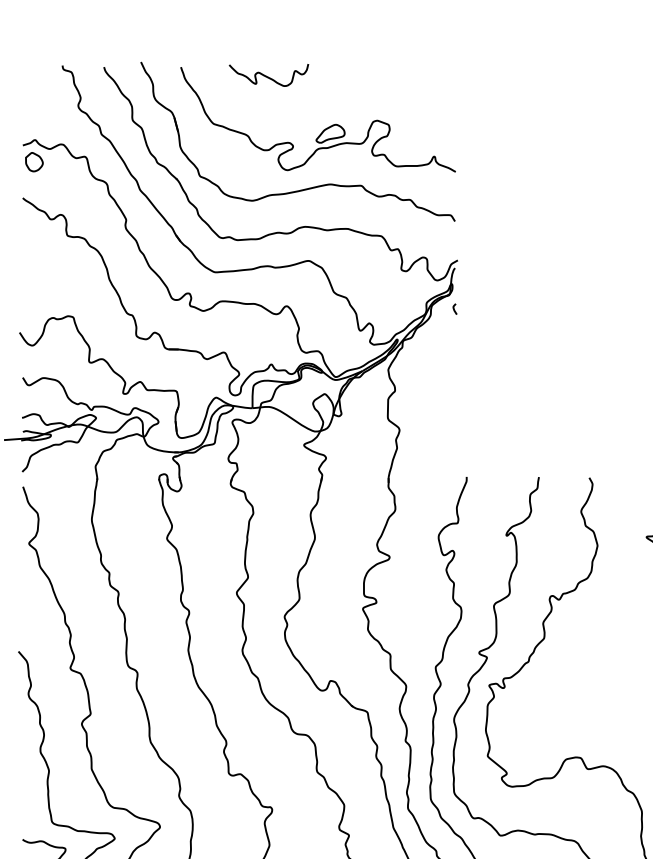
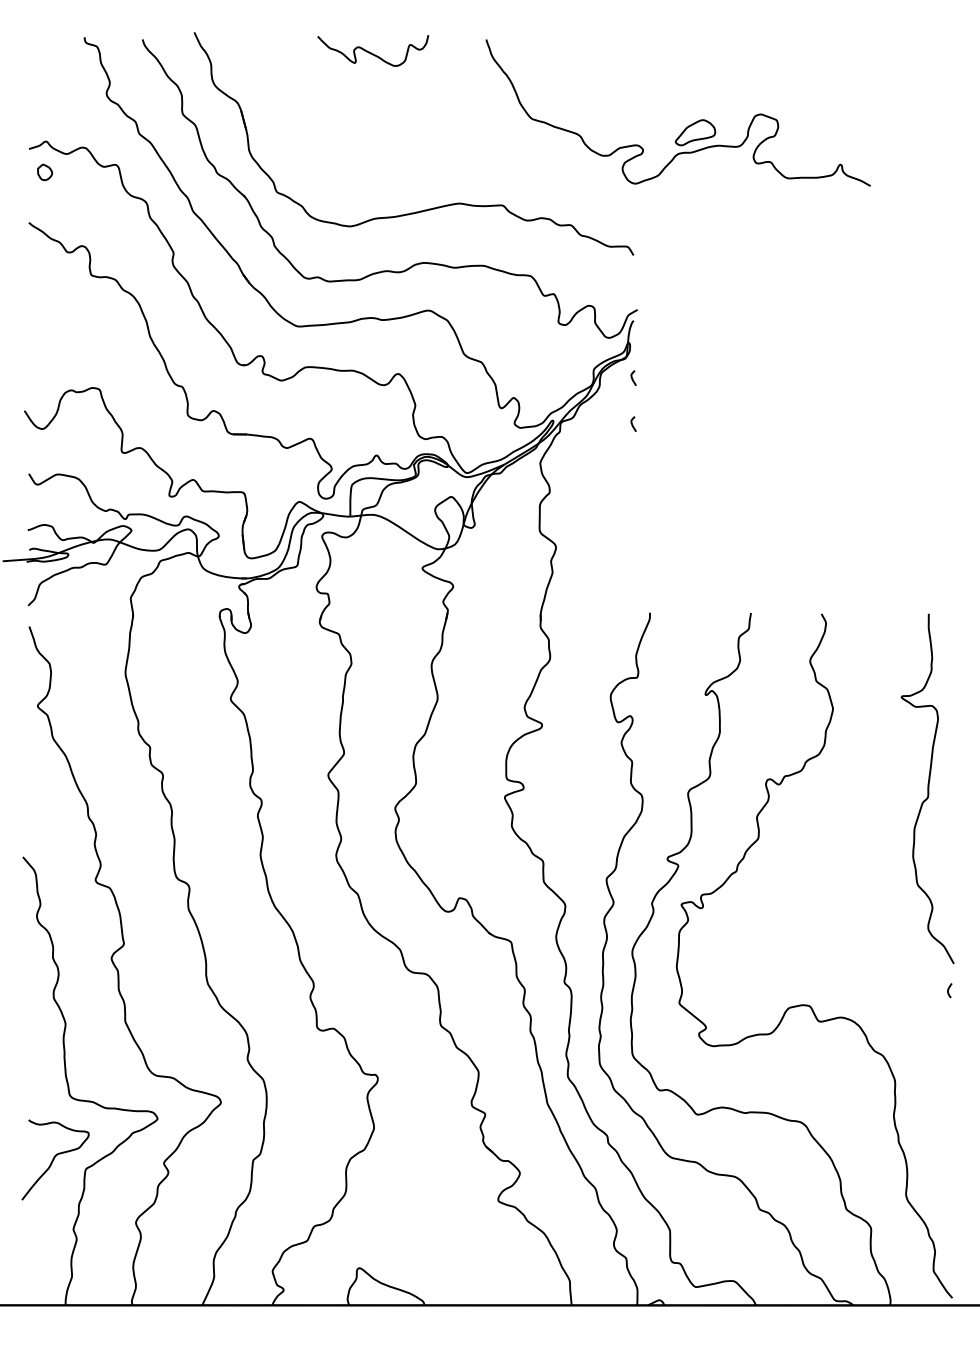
part: (323, 130) -> (685, 127), moved
part: (33, 162) -> (44, 172), size x0.6
curve: (454, 341) -> (632, 423), added

